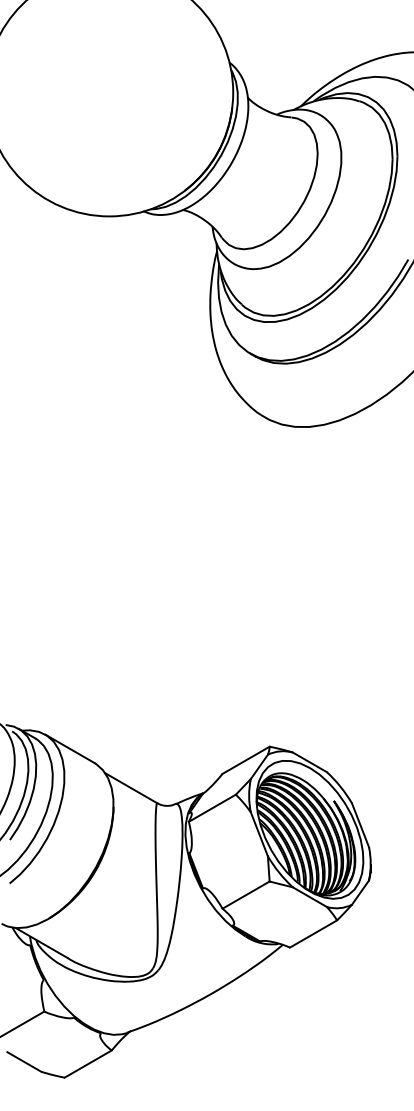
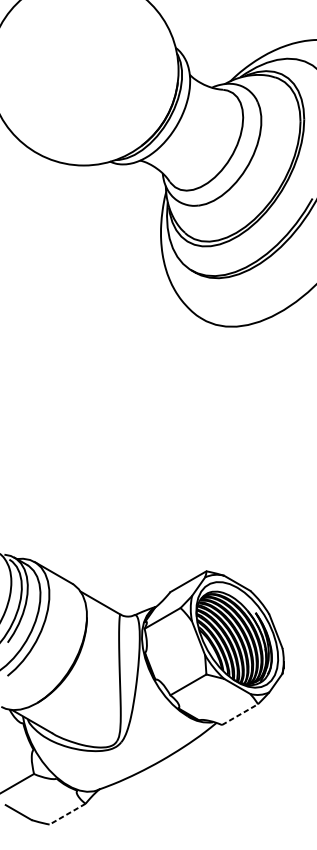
line: (313, 933) -> (239, 714), solid -> dashed
line: (87, 1064) -> (67, 814), solid -> dashed

